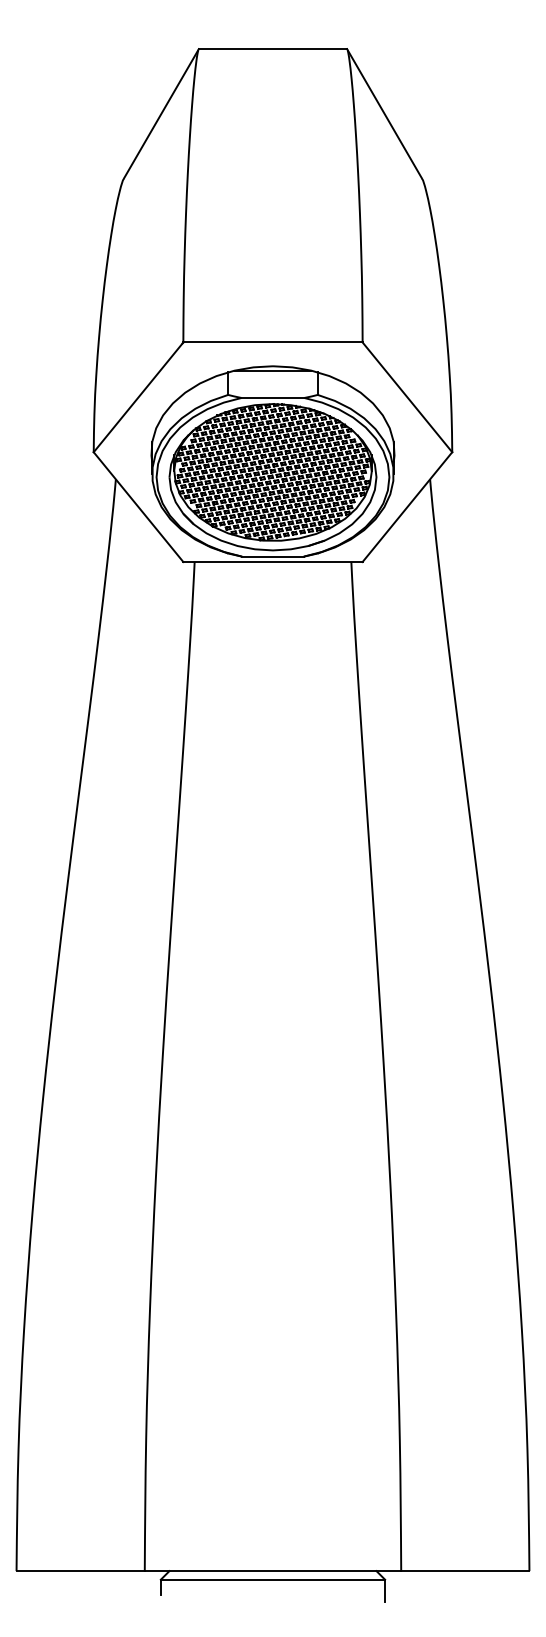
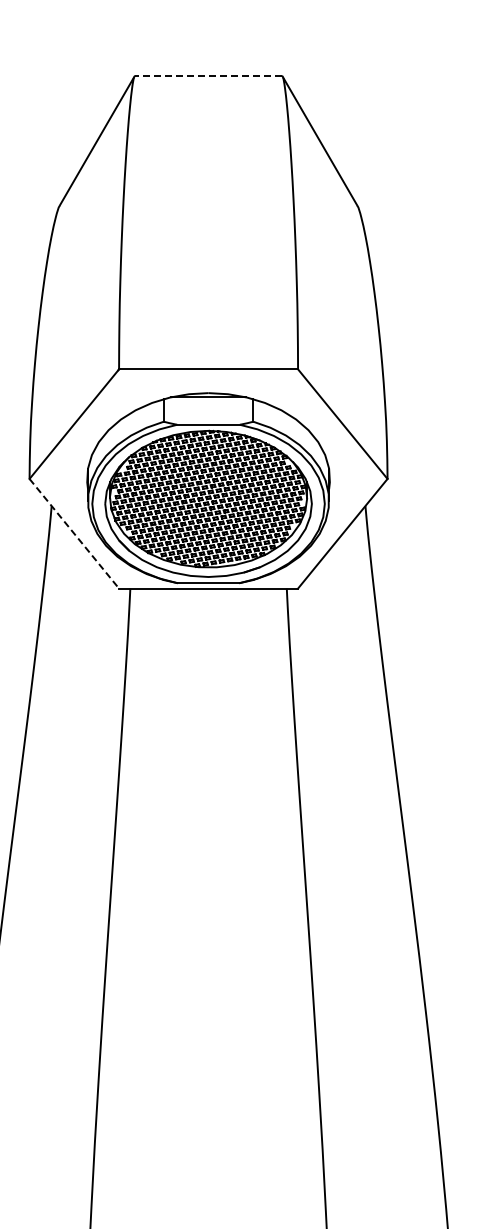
line: (273, 48) -> (209, 75), solid -> dashed
line: (138, 507) -> (74, 534), solid -> dashed

